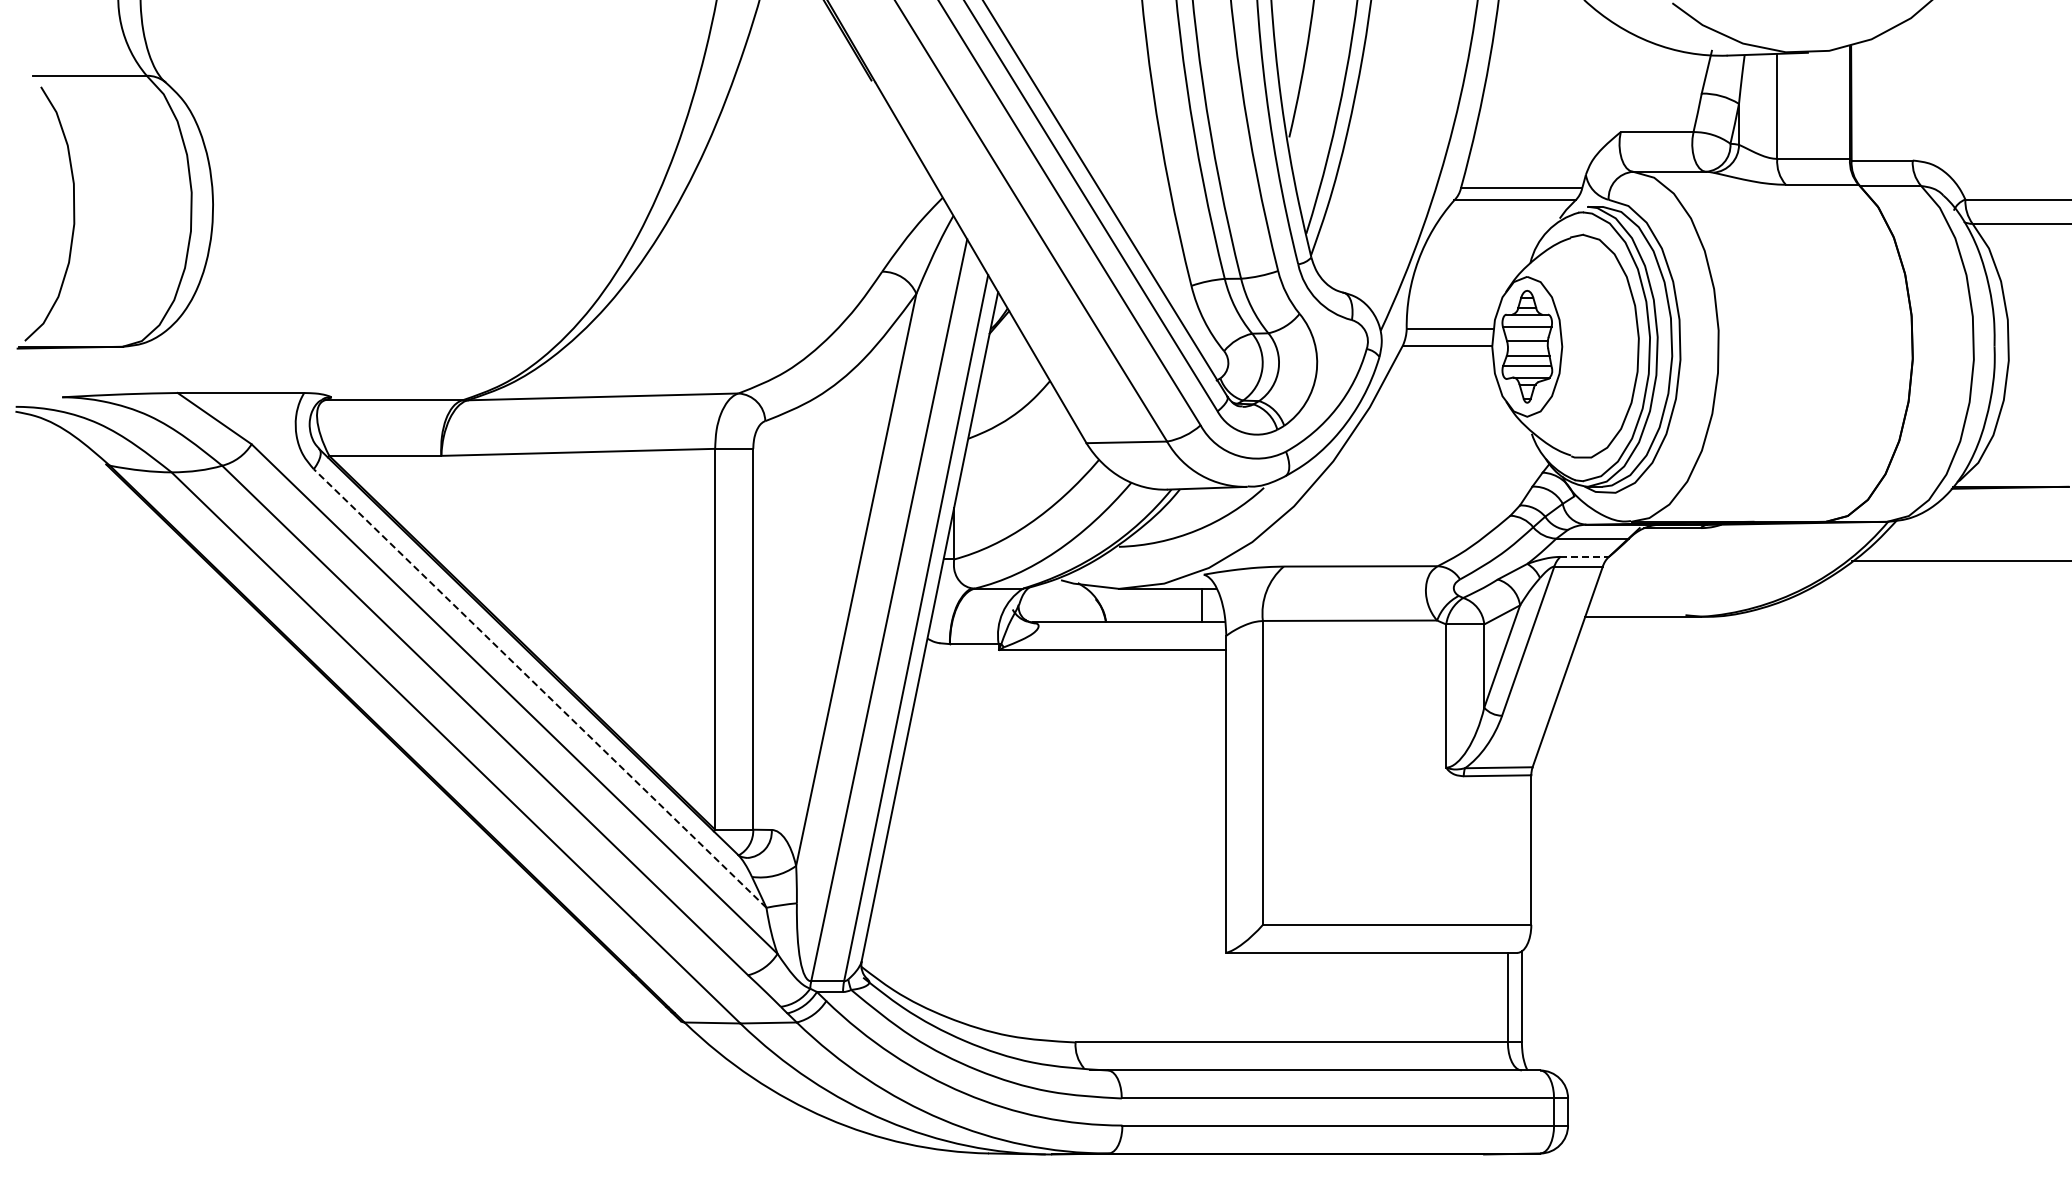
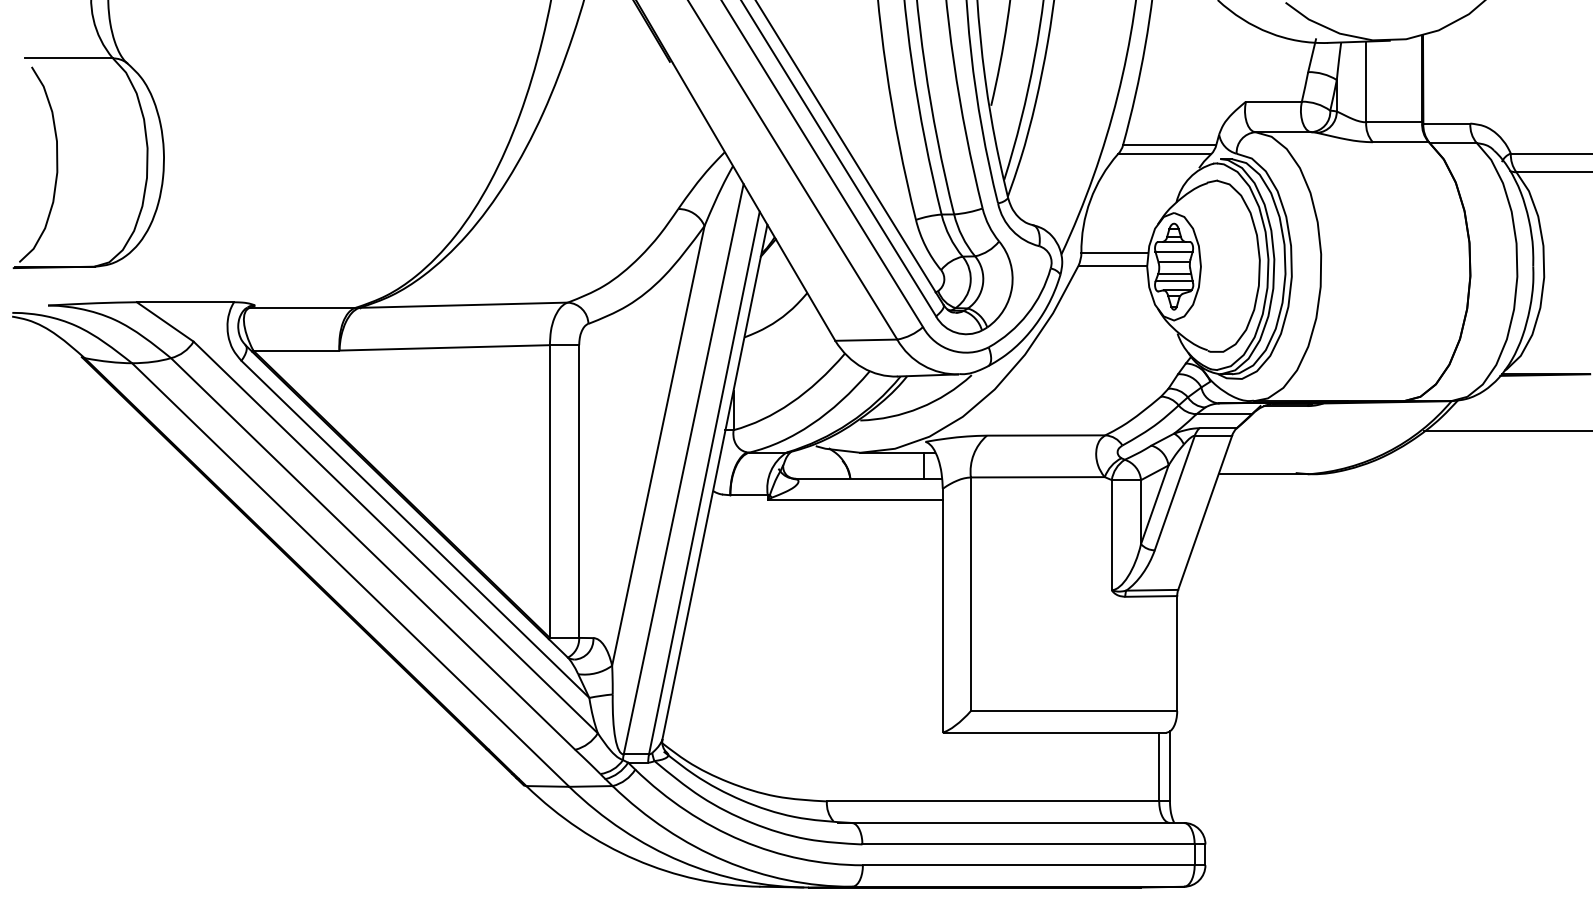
line: (1585, 556) -> (1218, 427), dashed -> solid
line: (539, 688) -> (414, 529), dashed -> solid

